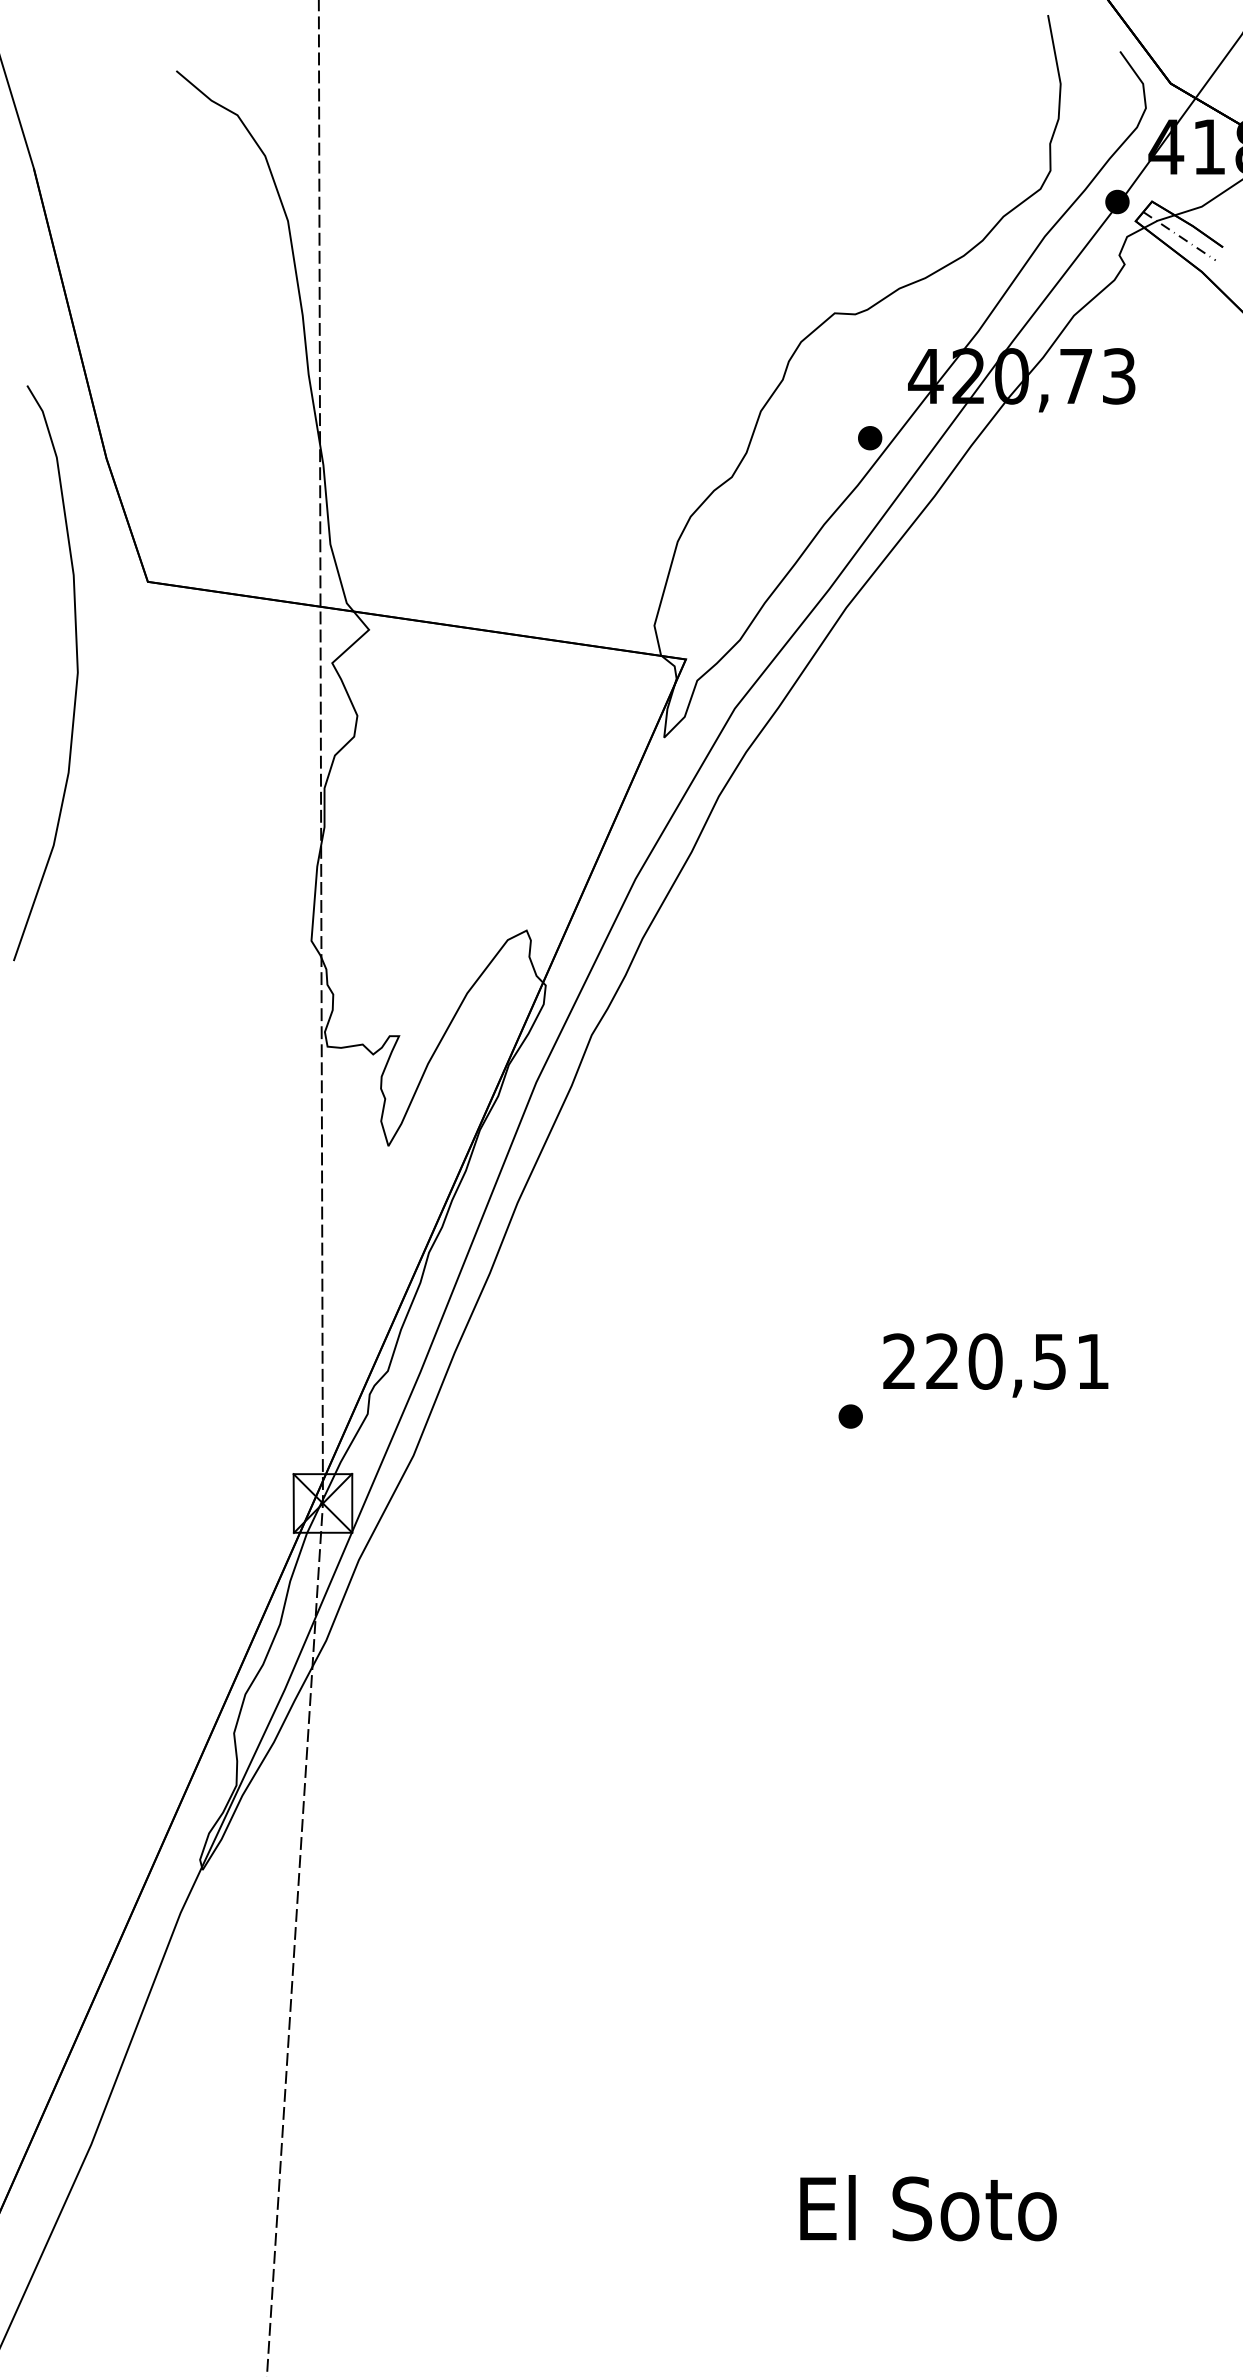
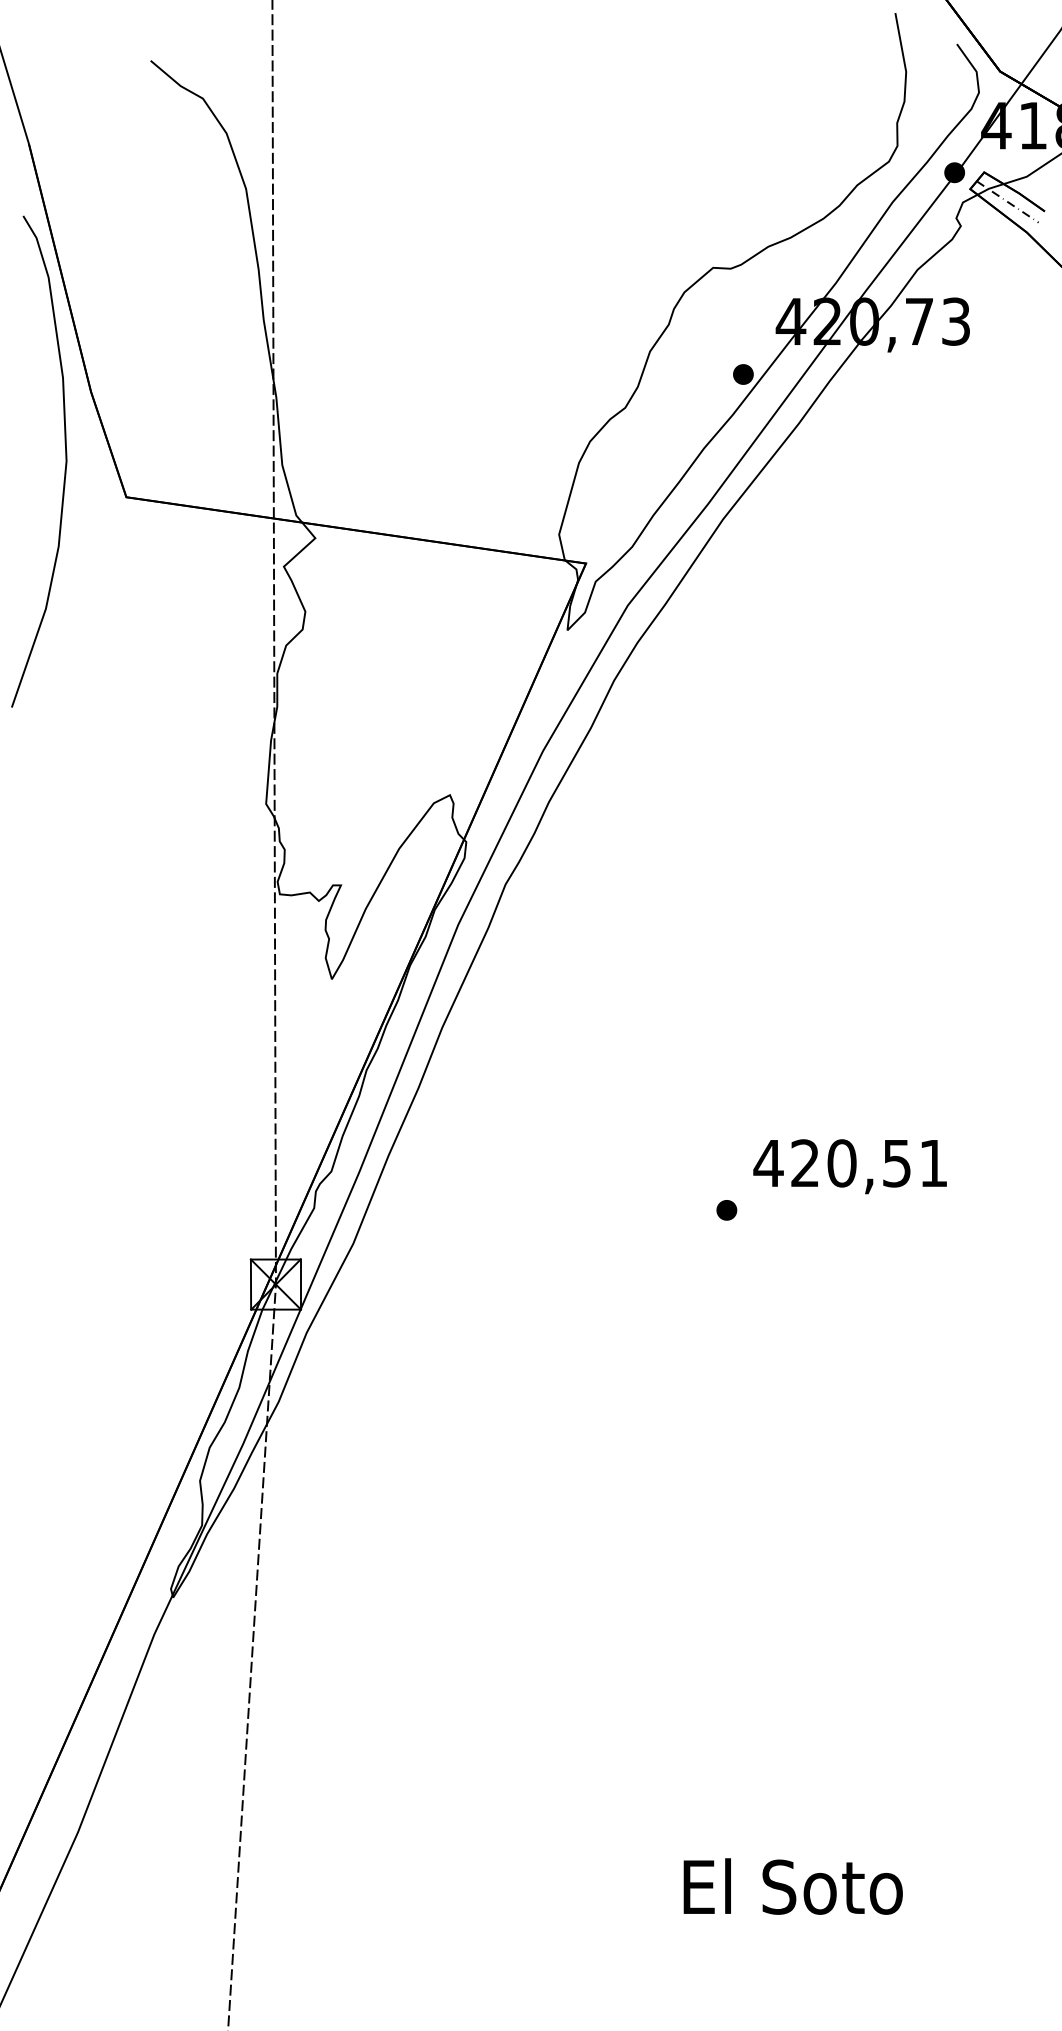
curve: (76, 673) -> (65, 461), moved
text: (899, 1360) -> (768, 1162), 220,51 -> 420,51

